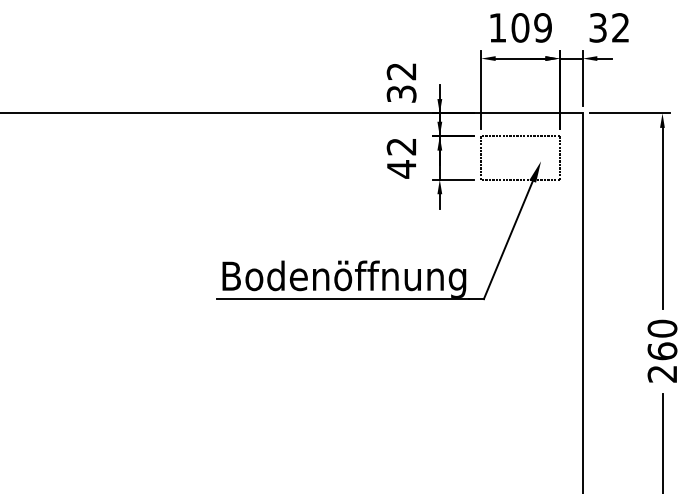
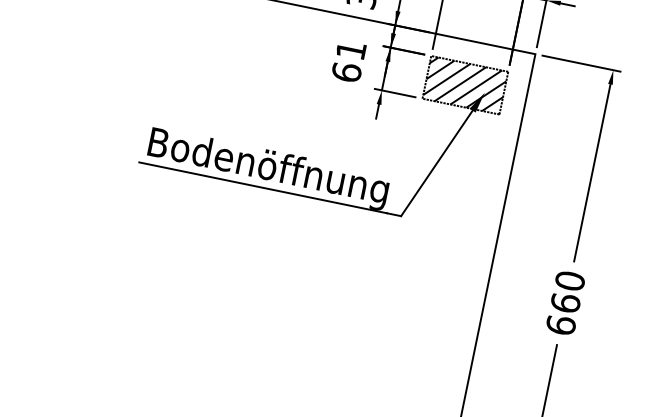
hatch: (520, 157) -> (465, 84), added
text: (401, 158) -> (348, 61), 42 -> 61
text: (662, 373) -> (561, 324), 260 -> 660

